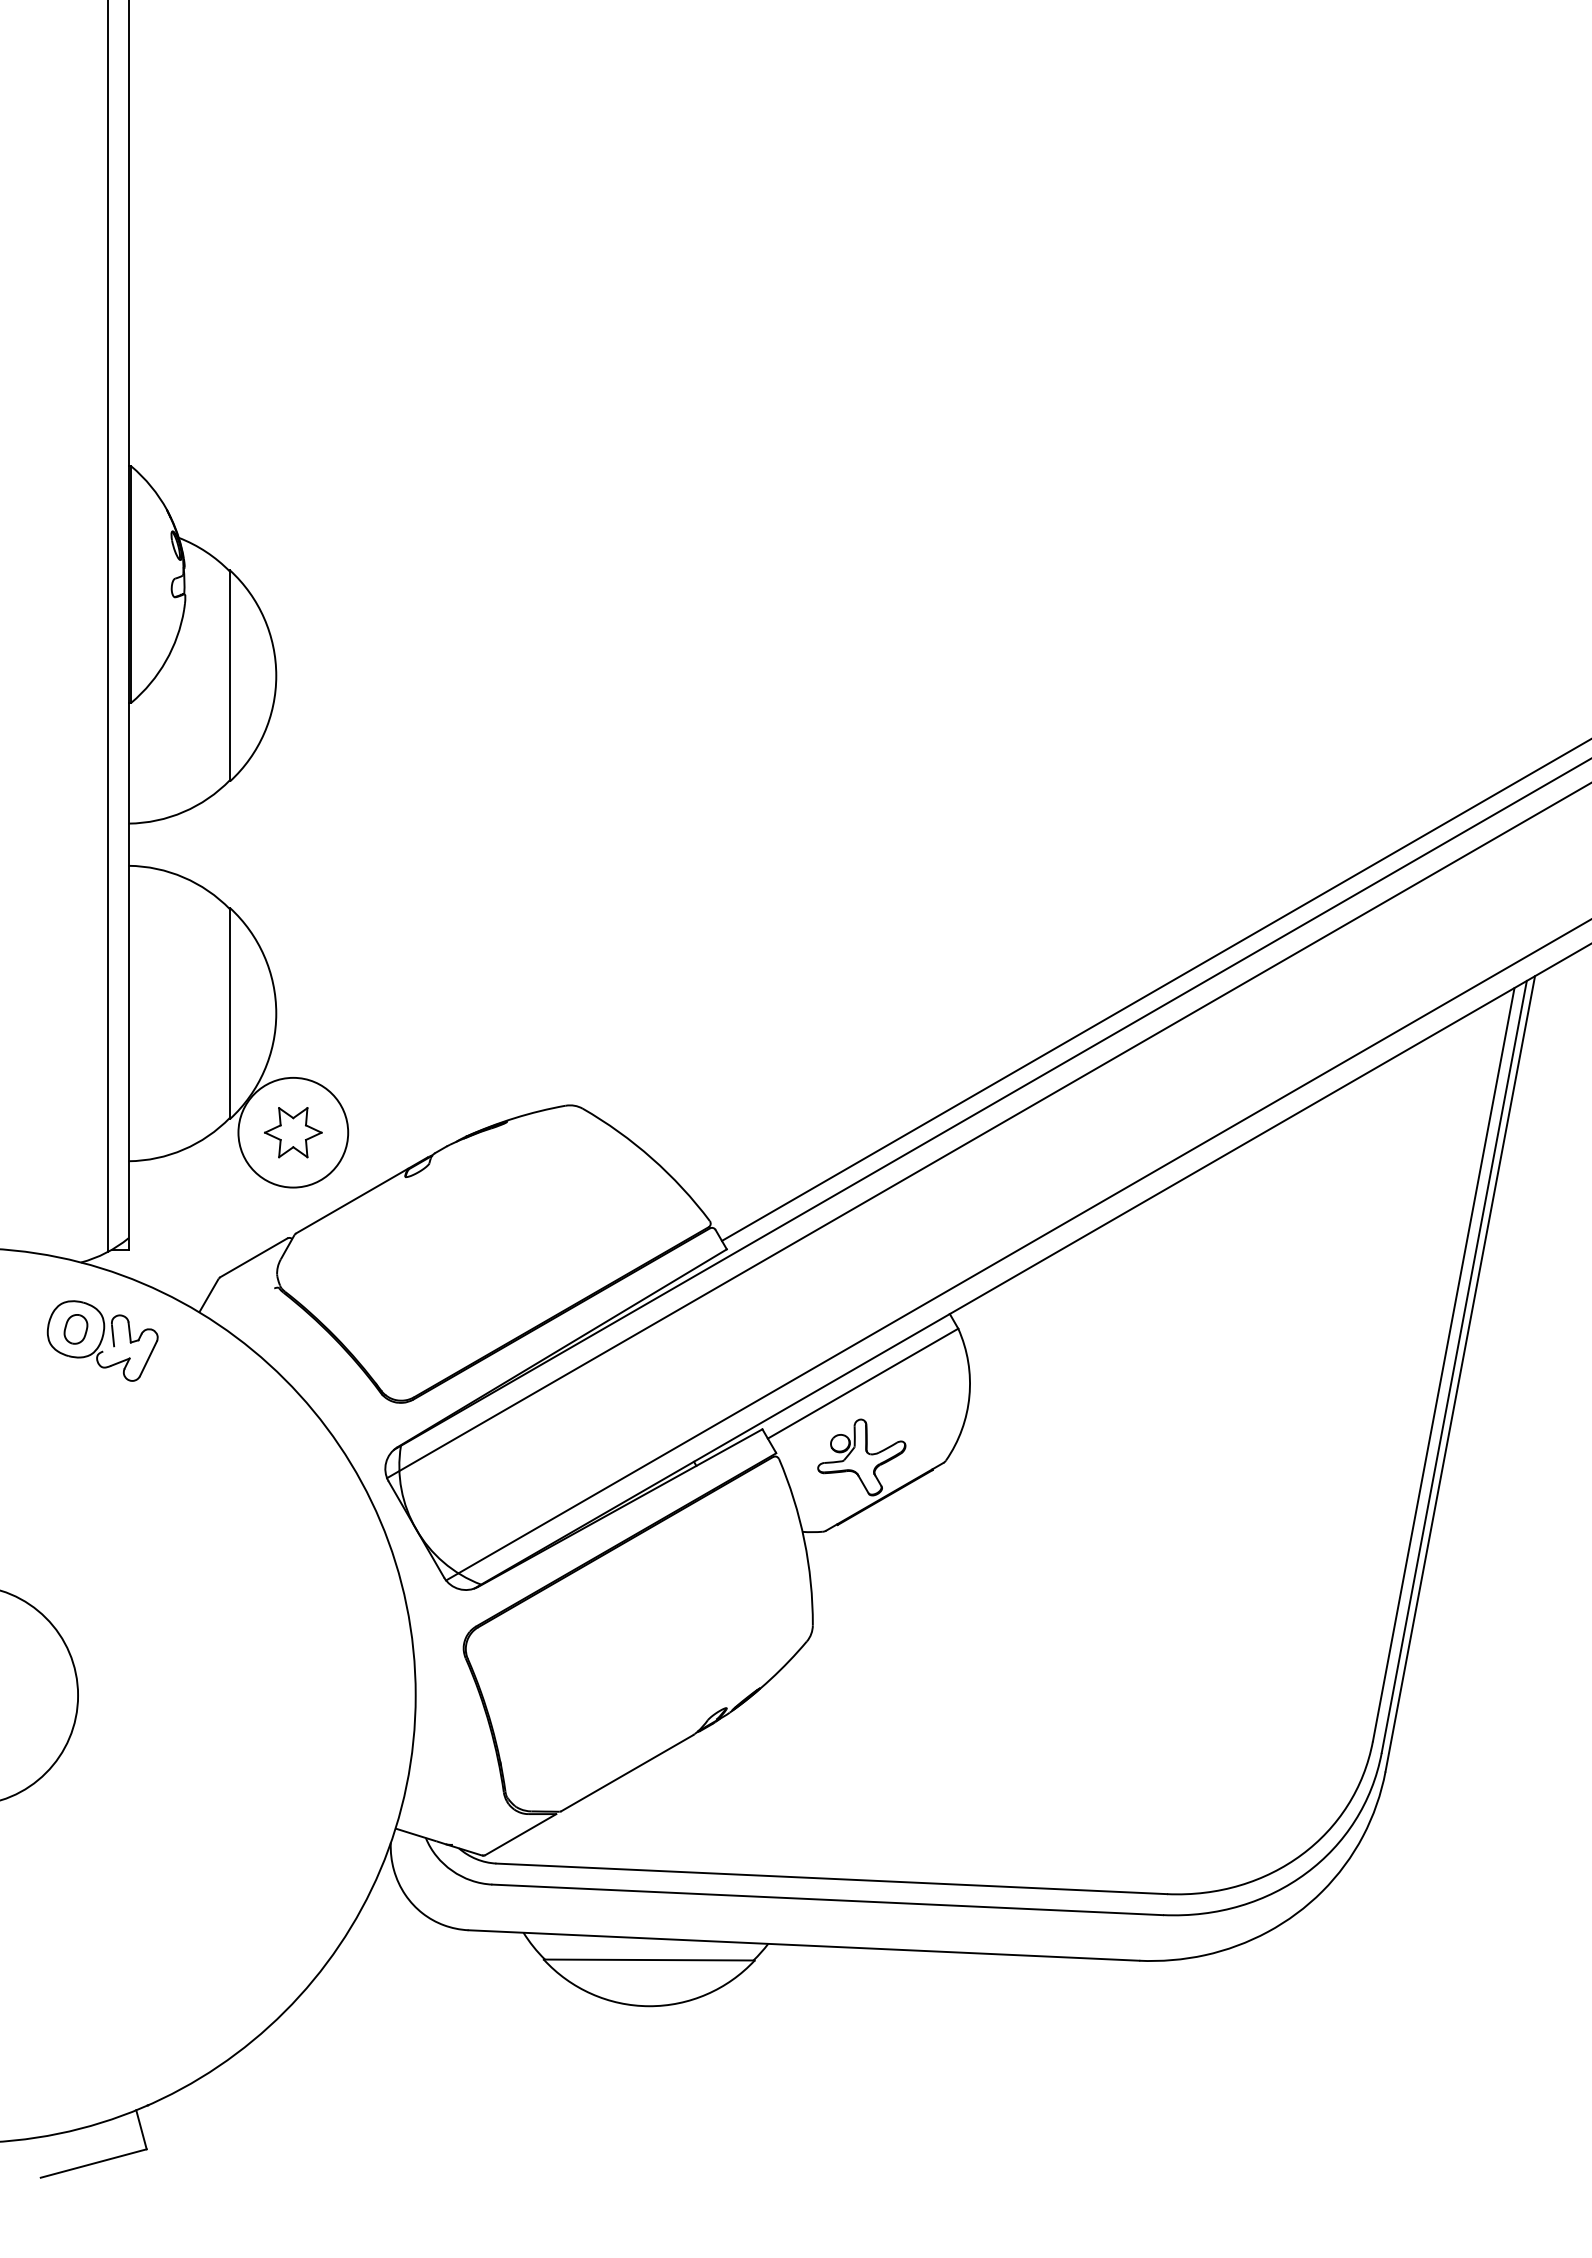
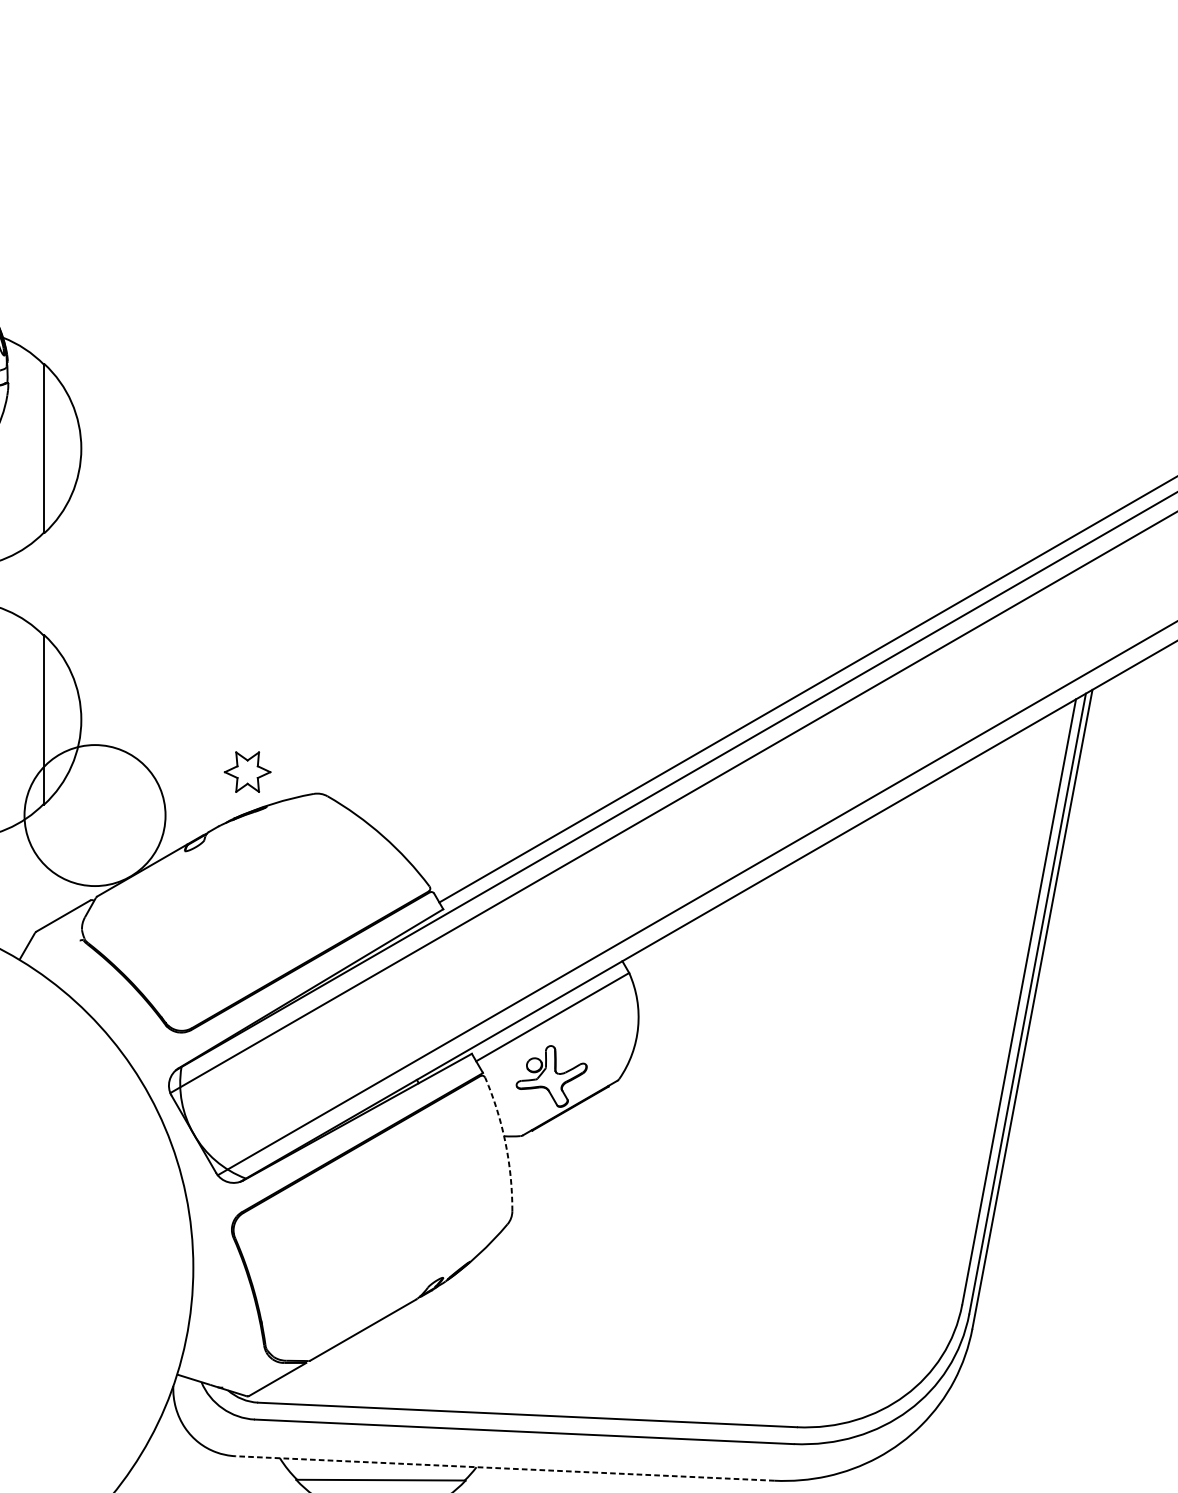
circle: (293, 1132) -> (95, 815), size x1.6
part: (293, 1132) -> (247, 772), moved
arc: (804, 1540) -> (505, 1143), solid -> dashed
line: (803, 1945) -> (504, 1468), solid -> dashed

